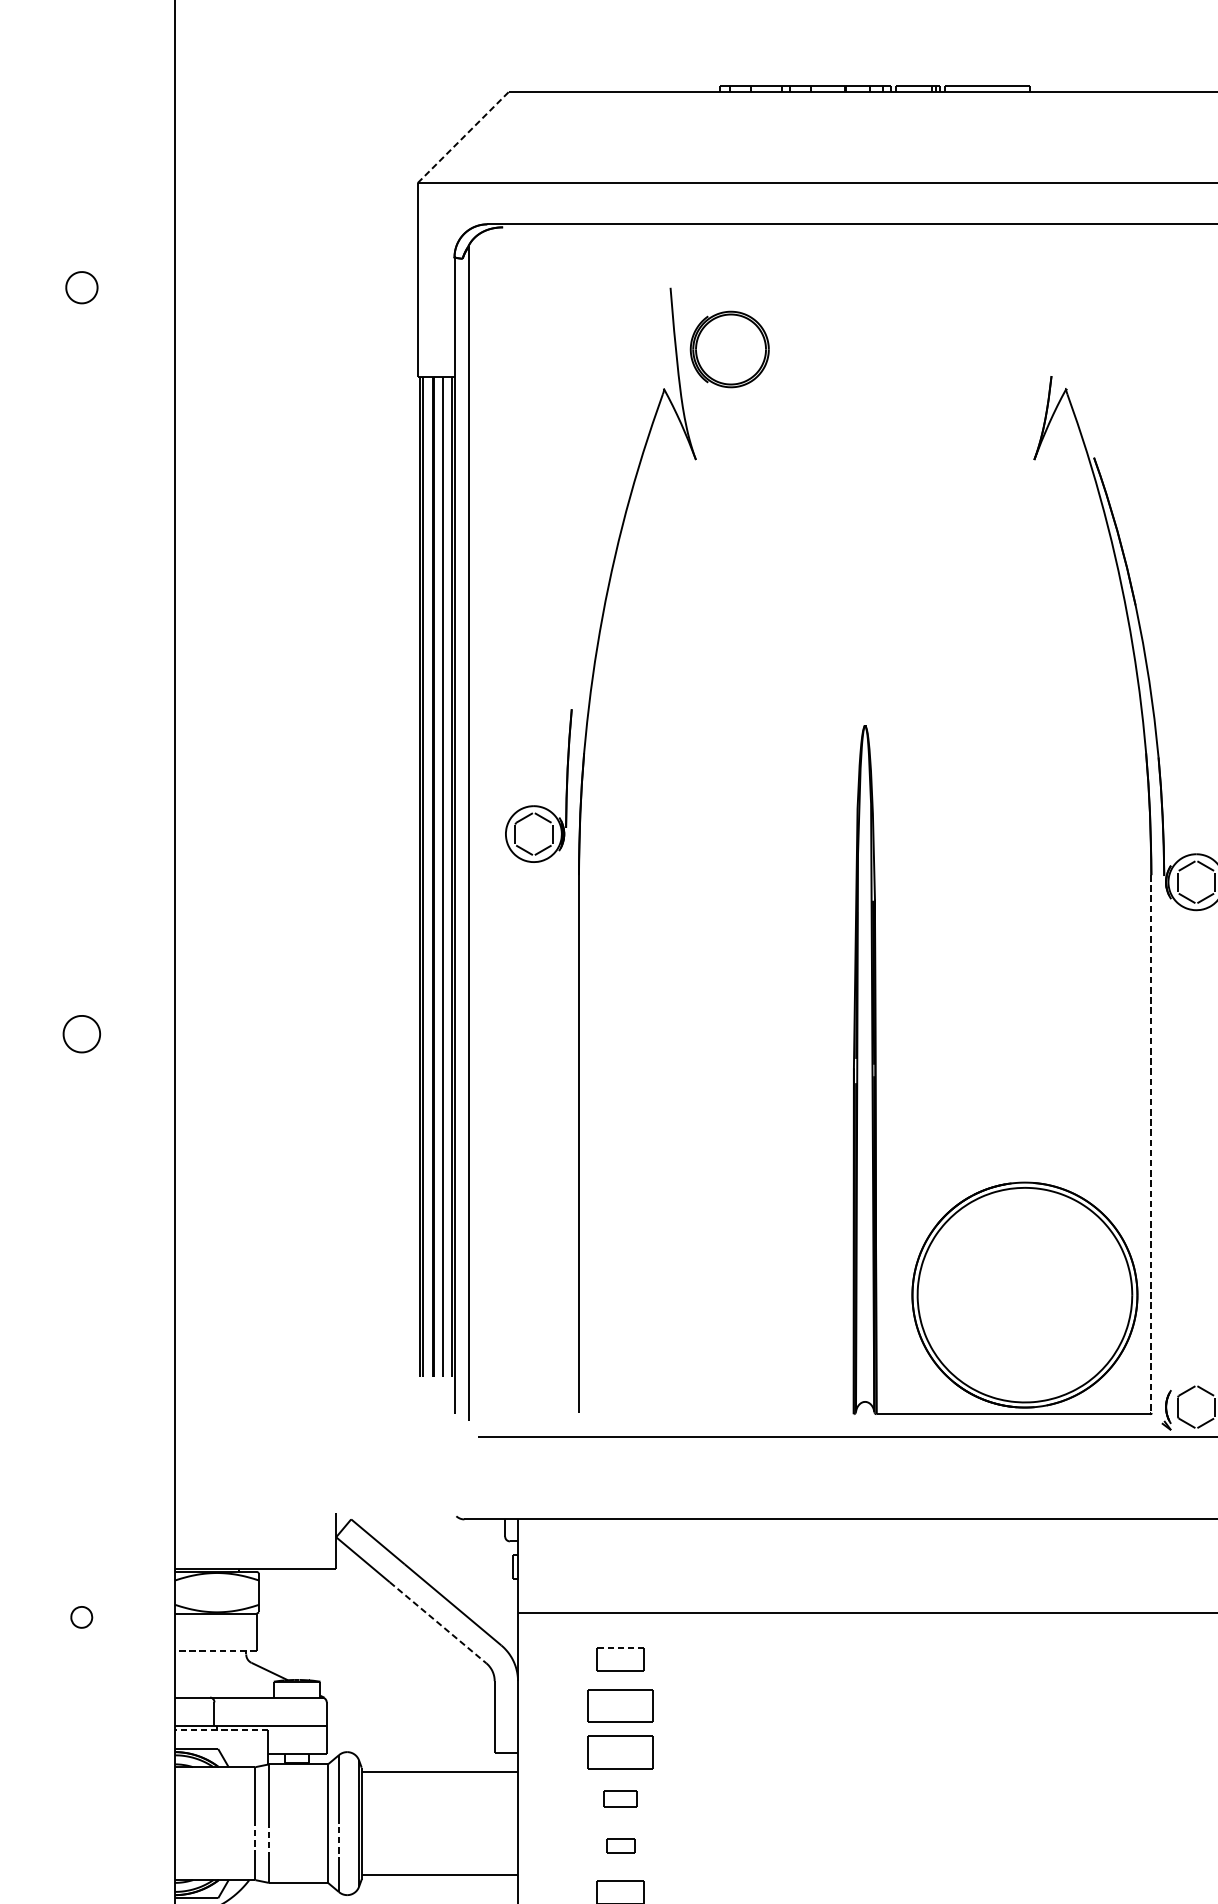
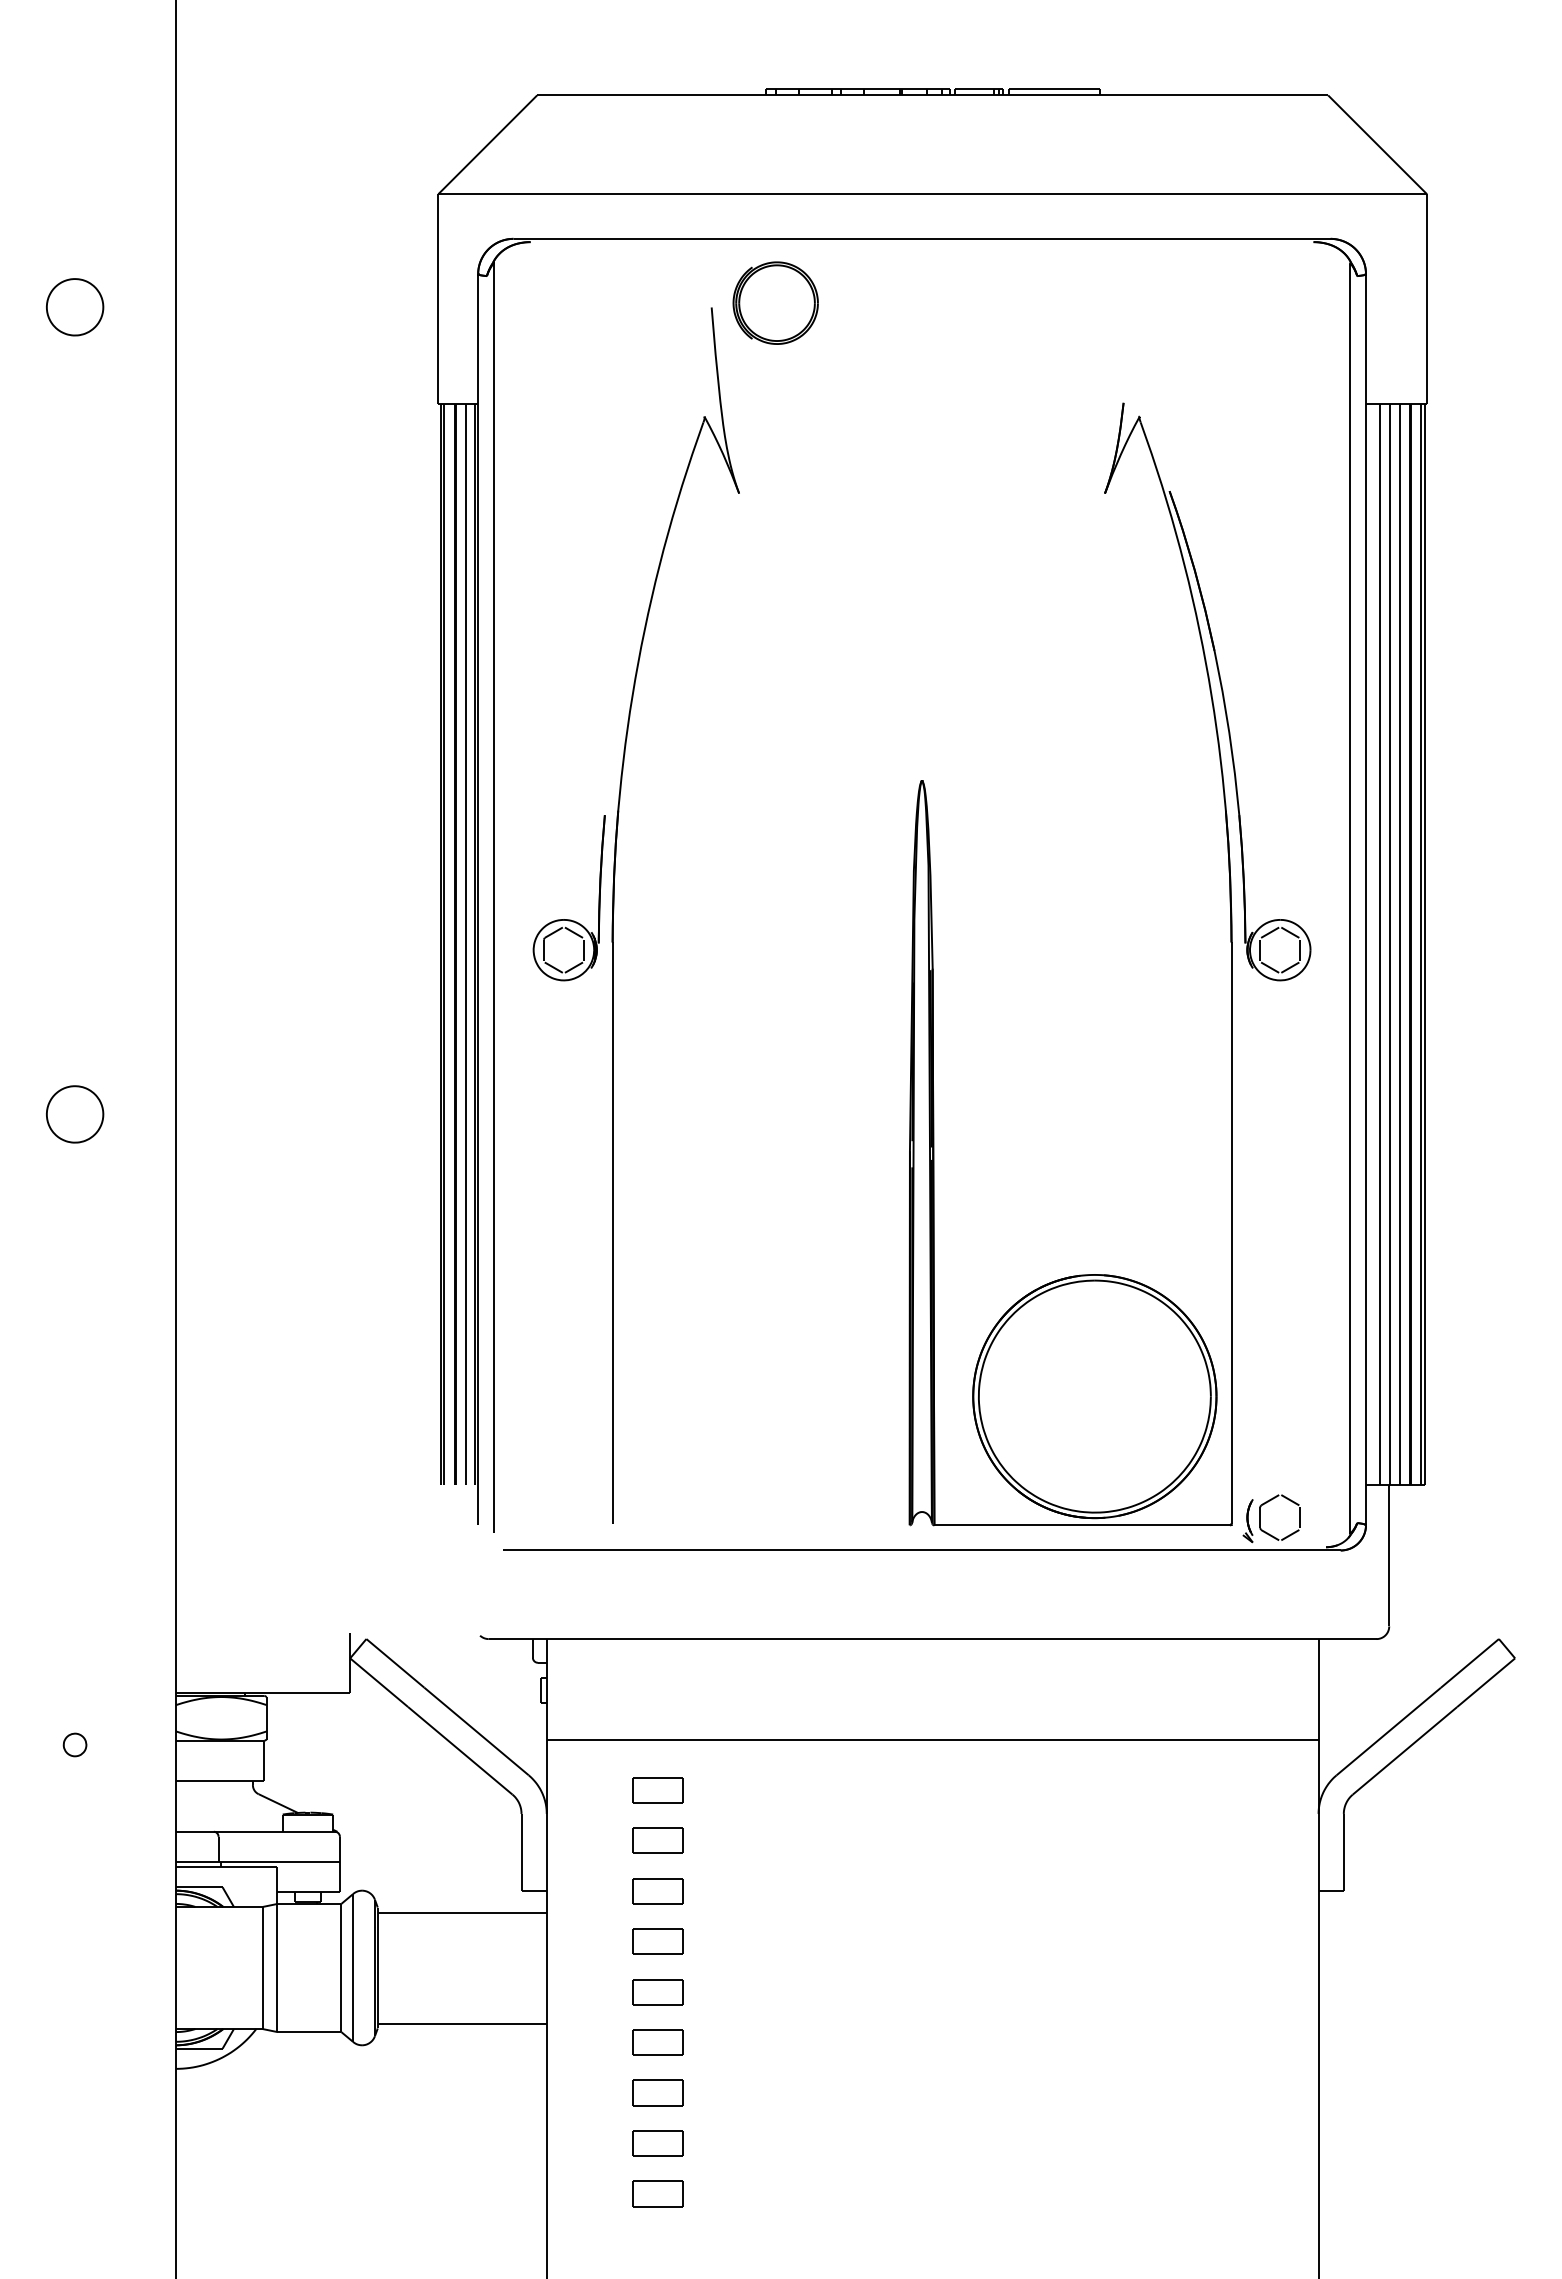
line: (463, 137) -> (487, 144), dashed -> solid
part: (82, 287) -> (75, 307), size x1.67
part: (729, 348) -> (775, 302), moved
part: (538, 805) -> (568, 919), moved
part: (82, 1034) -> (75, 1114), size x1.43
line: (1151, 1144) -> (1231, 1233), dashed -> solid
line: (438, 1623) -> (460, 1751), dashed -> solid
line: (621, 1647) -> (658, 1777), dashed -> solid
line: (215, 1651) -> (219, 1781), dashed -> solid
part: (620, 1705) -> (657, 1840), size x0.71
line: (220, 1730) -> (225, 1867), dashed -> solid
part: (620, 1752) -> (657, 1891), size x0.71
part: (620, 1799) -> (657, 1941), size x1.43
line: (255, 1839) -> (262, 1985), dashed -> solid
line: (268, 1840) -> (277, 1986), dashed -> solid
line: (339, 1843) -> (353, 1989), dashed -> solid
part: (620, 1846) -> (657, 1992), size x1.67

